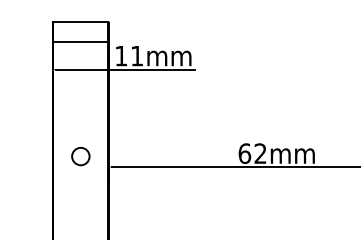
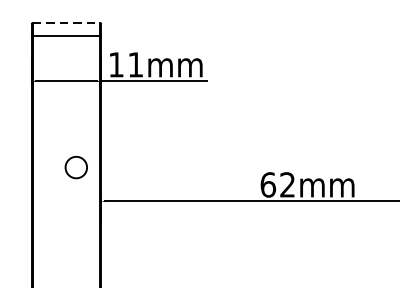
line: (80, 22) -> (66, 23), solid -> dashed
line: (80, 42) -> (66, 35), moved
circle: (80, 156) -> (75, 167), moved

